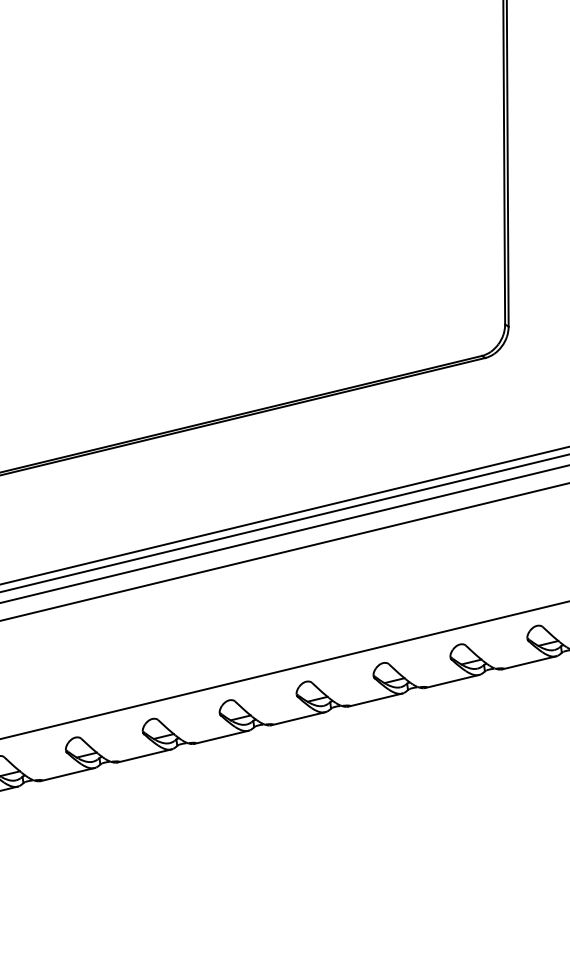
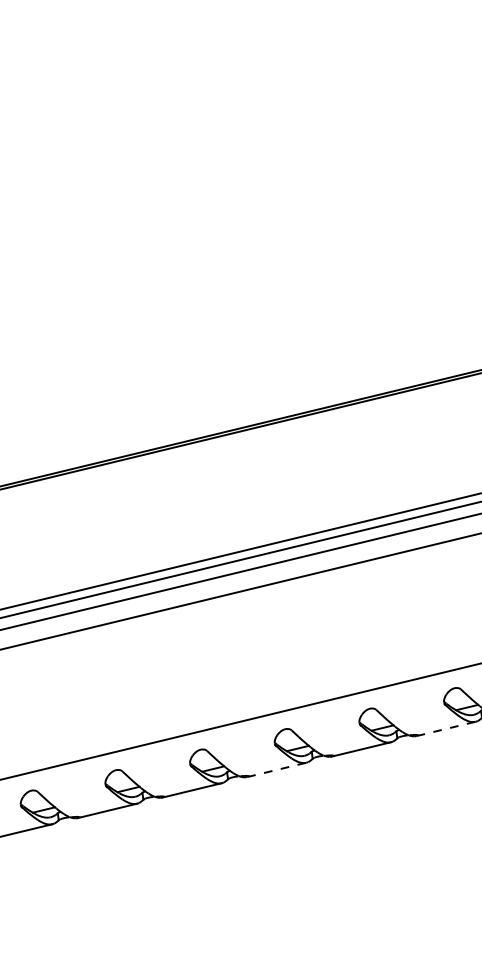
line: (375, 700) -> (446, 729), solid -> dashed
line: (221, 737) -> (276, 770), solid -> dashed

